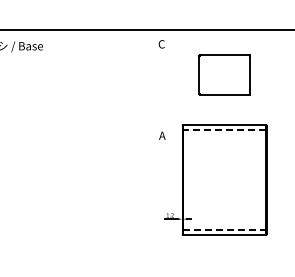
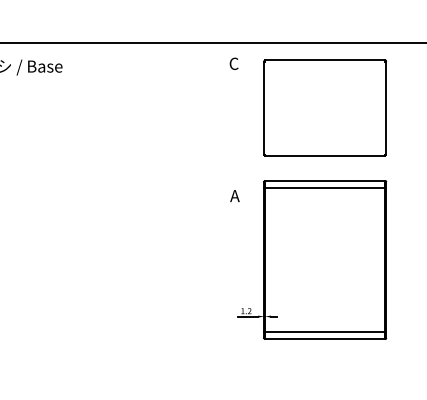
part: (224, 74) -> (324, 107), size x1.67
line: (224, 130) -> (324, 188), dashed -> solid
line: (224, 229) -> (324, 331), dashed -> solid

